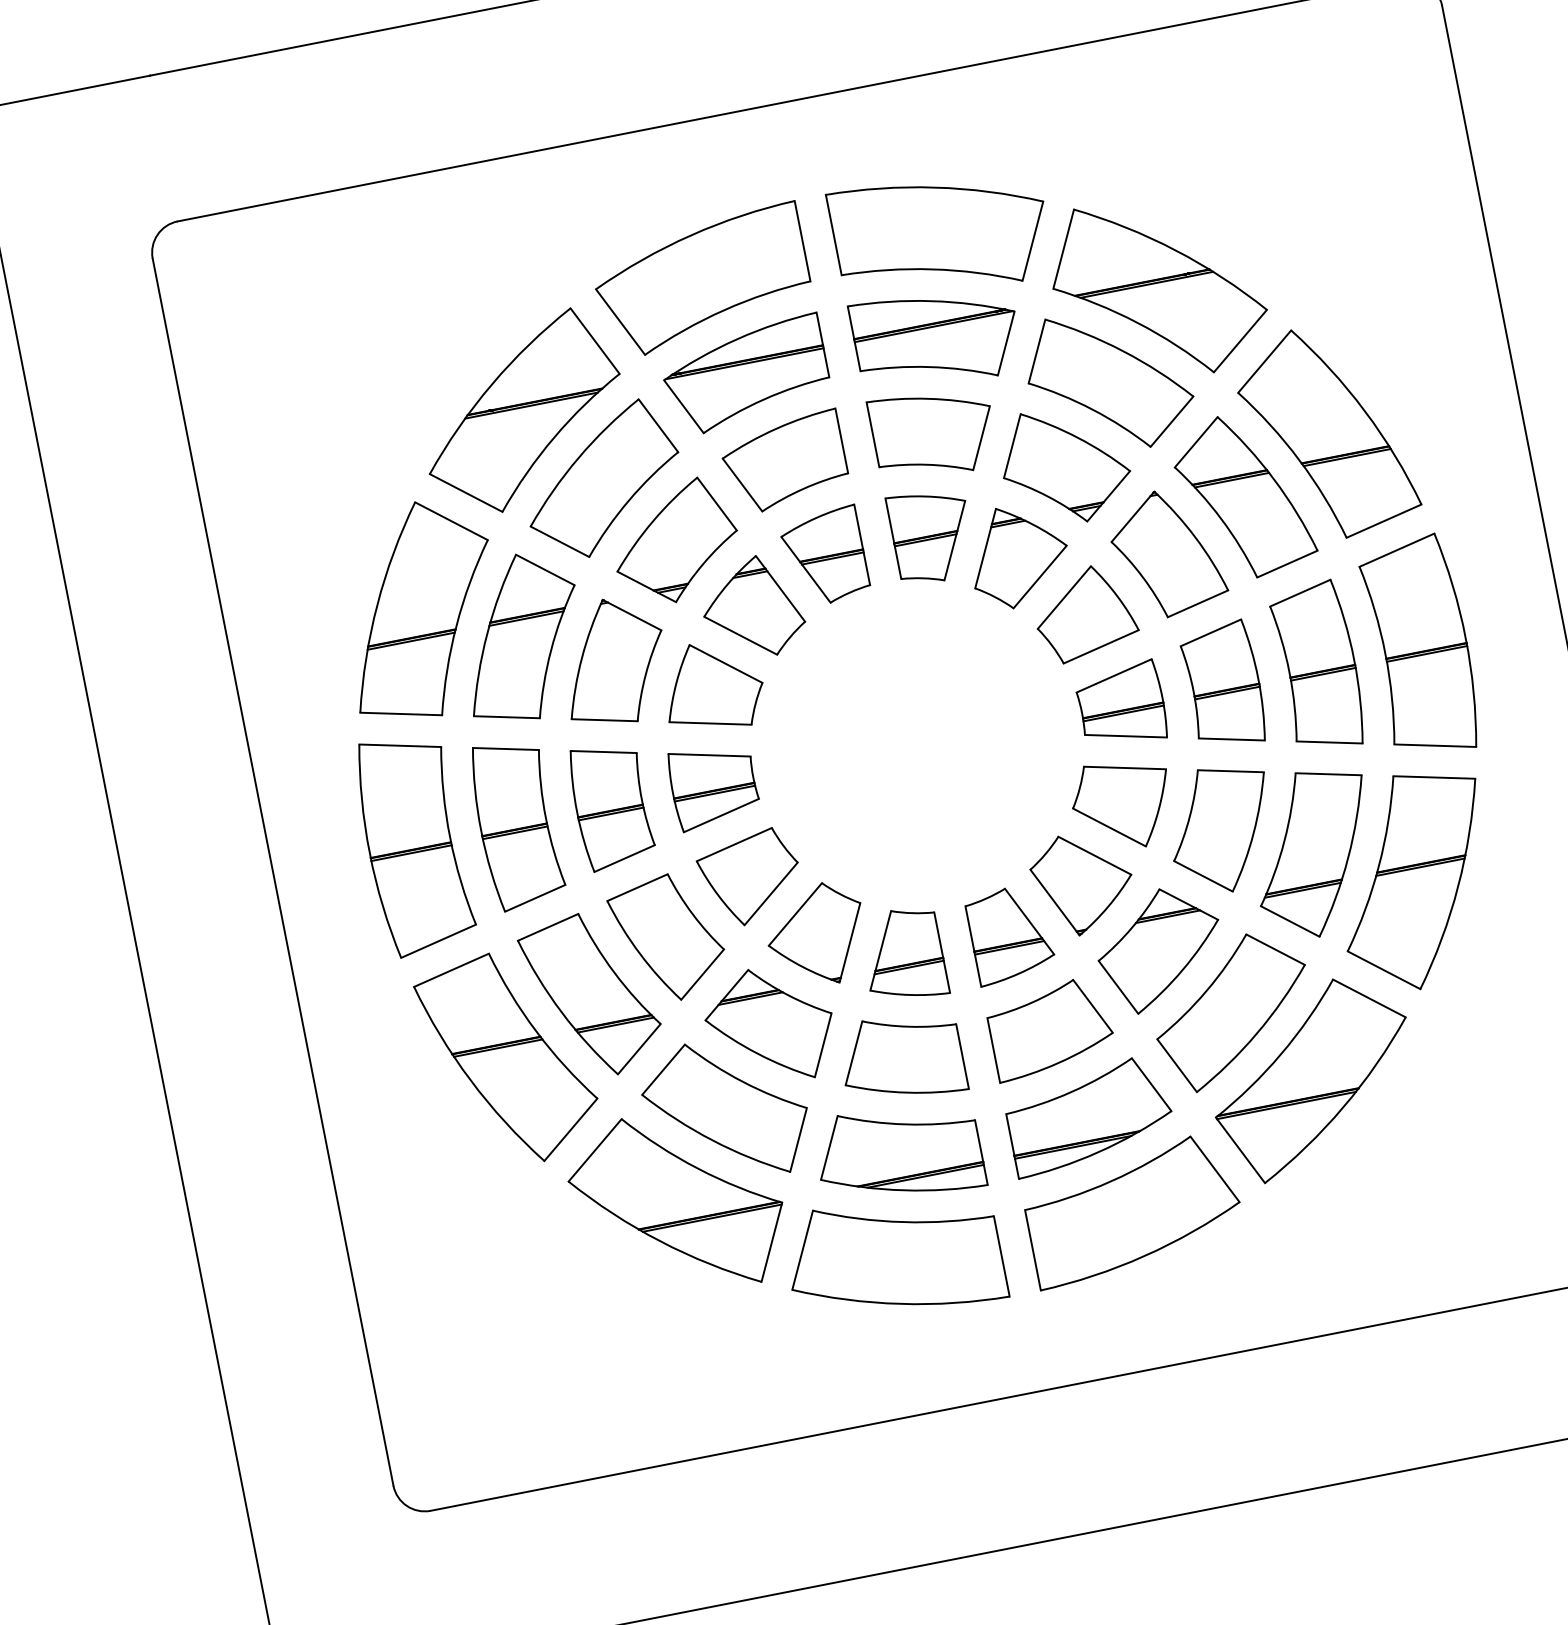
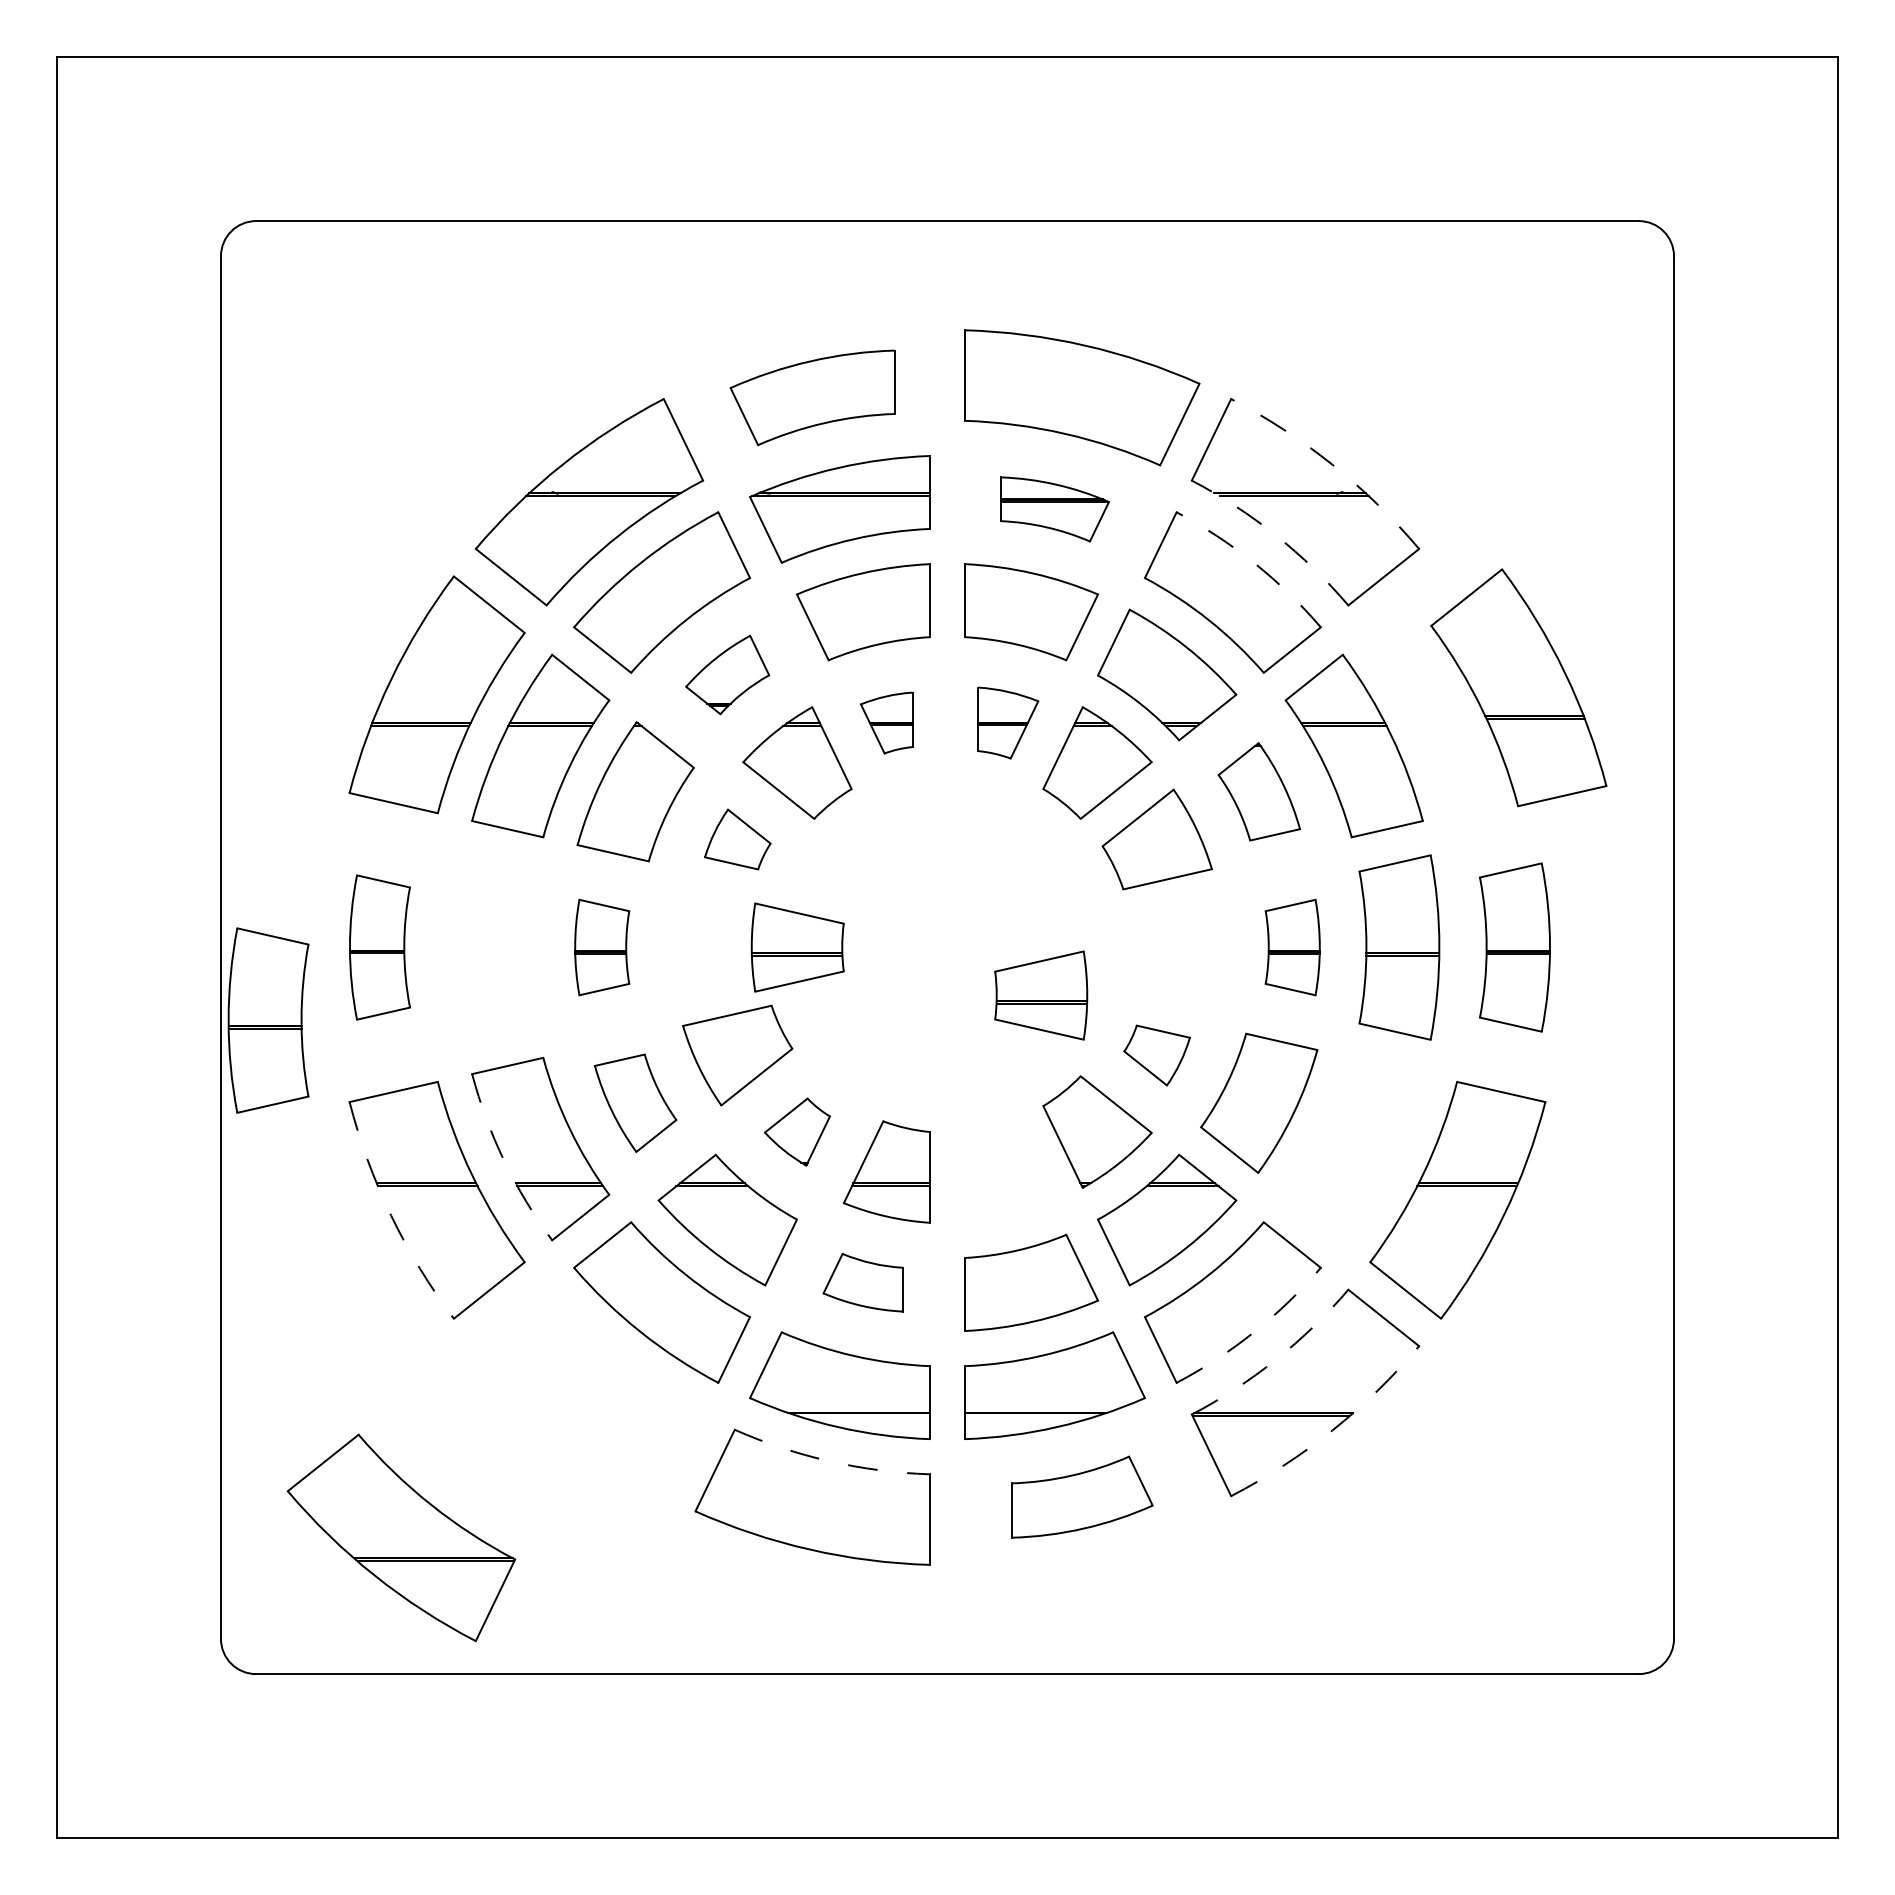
arc: (1175, 250) -> (1332, 464), solid -> dashed
part: (702, 281) -> (812, 397), size x0.7
arc: (1137, 322) -> (1276, 535), solid -> dashed
part: (936, 338) -> (1054, 509), size x0.6
arc: (1123, 351) -> (1254, 563), solid -> dashed
part: (1326, 432) -> (1518, 687), moved
part: (932, 535) -> (1008, 722), size x0.7
part: (675, 541) -> (727, 674), size x0.6
part: (1167, 552) -> (1259, 791), size x0.7
part: (824, 556) -> (886, 722), size x0.6
part: (1420, 646) -> (1514, 947), size x0.7
part: (1223, 685) -> (1292, 947), size x0.7
part: (712, 686) -> (737, 839), size x0.6
part: (1121, 705) -> (1041, 995), moved
part: (713, 785) -> (797, 947), moved
part: (610, 805) -> (601, 947), size x0.7
part: (1122, 805) -> (1156, 1055), size x0.6
part: (516, 824) -> (268, 1020), moved
part: (413, 844) -> (379, 947), size x0.6
part: (1313, 853) -> (1353, 1148), removed
part: (1010, 933) -> (1008, 1171), removed
part: (816, 935) -> (797, 1131), size x0.6
part: (667, 937) -> (635, 1102), size x0.7
arc: (561, 1012) -> (504, 1161), solid -> dashed
arc: (1257, 1033) -> (1254, 1332), solid -> dashed
arc: (1281, 1053) -> (1276, 1359), solid -> dashed
part: (901, 1057) -> (863, 1282), size x0.6
arc: (471, 1080) -> (391, 1215), solid -> dashed
arc: (1343, 1107) -> (1332, 1430), solid -> dashed
line: (1073, 1147) -> (1030, 1416), removed
line: (924, 1176) -> (863, 1416), removed
part: (677, 1202) -> (401, 1537), moved
part: (1133, 1209) -> (1082, 1496), size x0.6
arc: (903, 1222) -> (830, 1461), solid -> dashed

